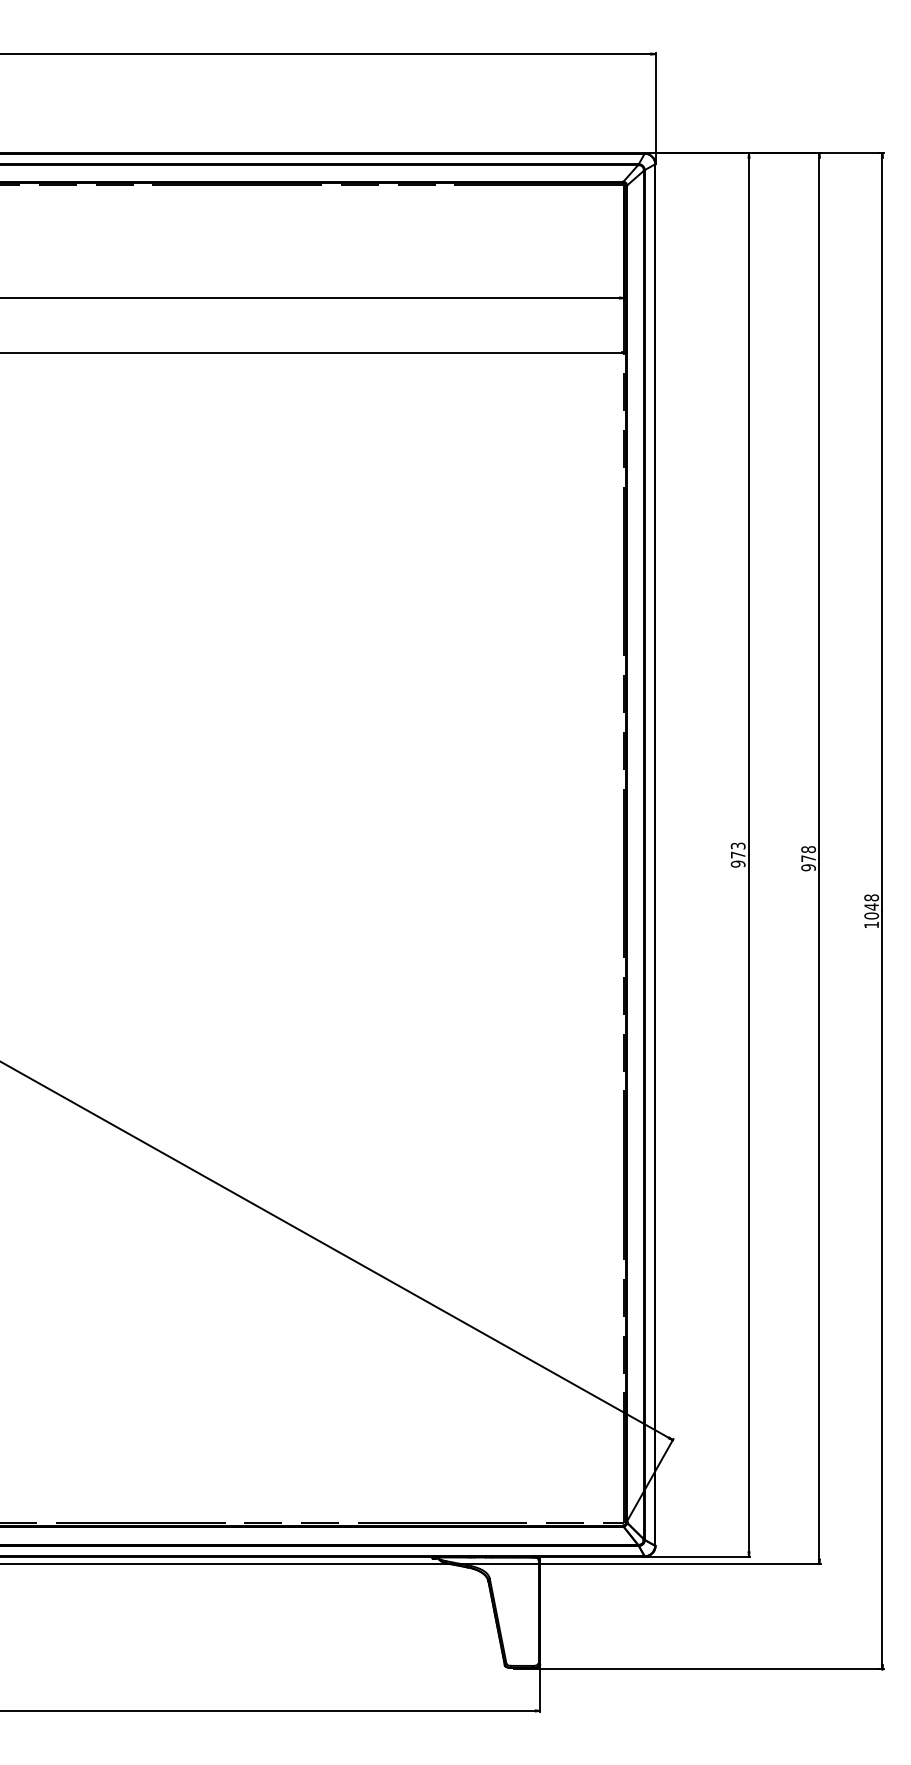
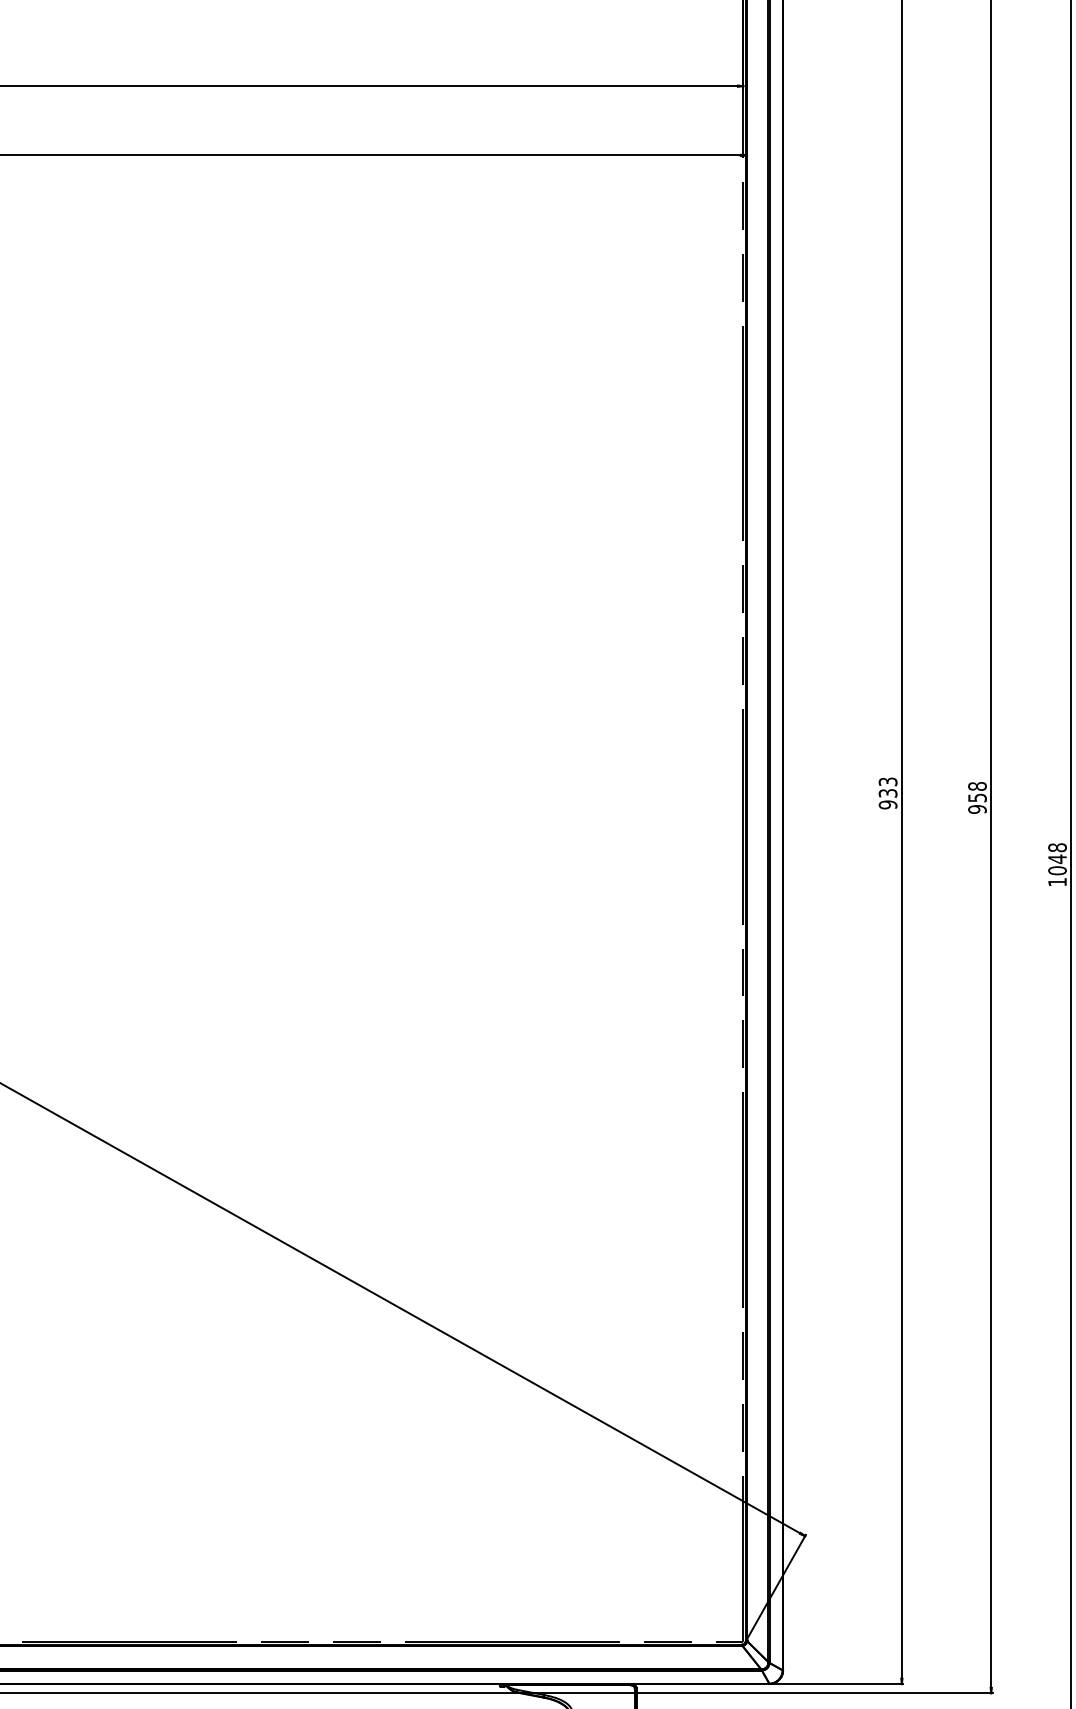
text: (737, 854) -> (887, 792), 973 -> 933
text: (808, 858) -> (977, 797), 978 -> 958

